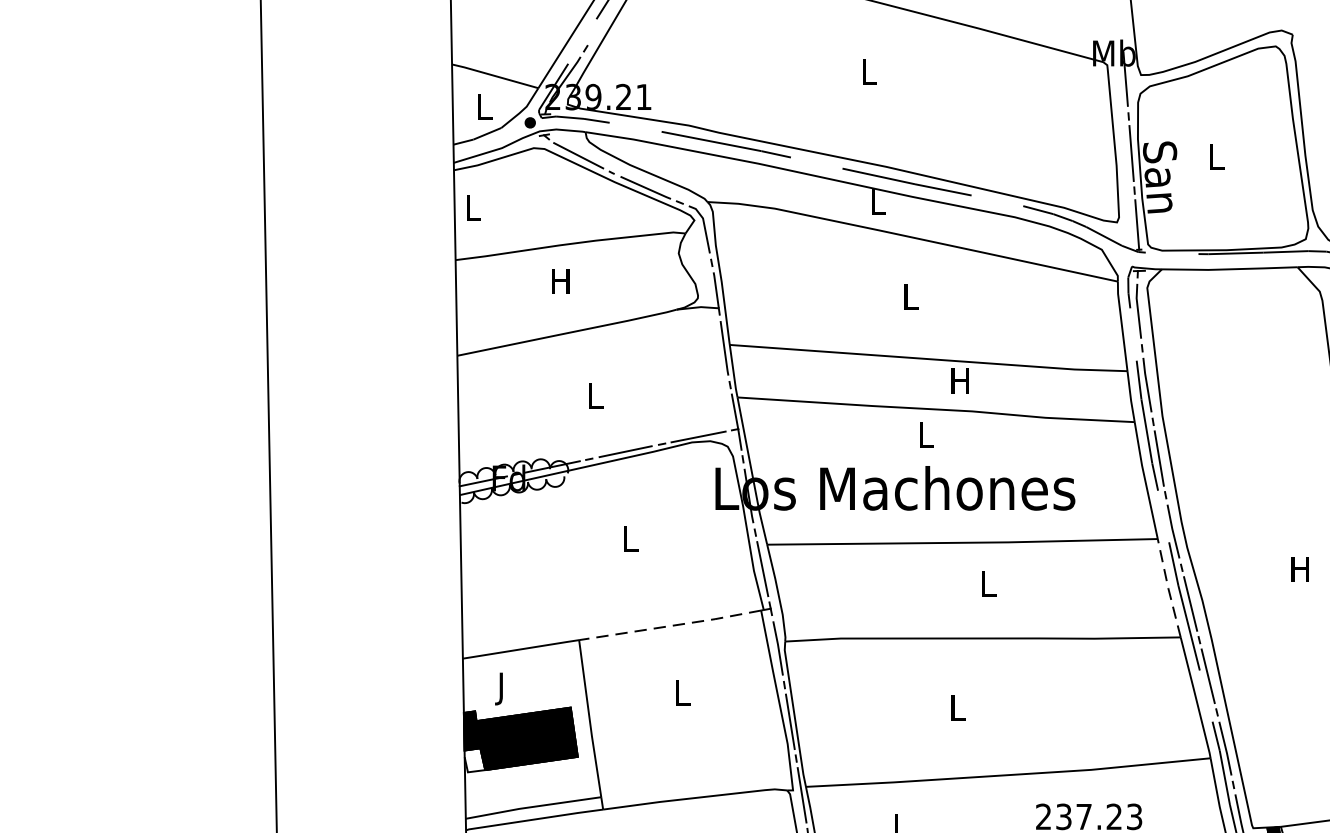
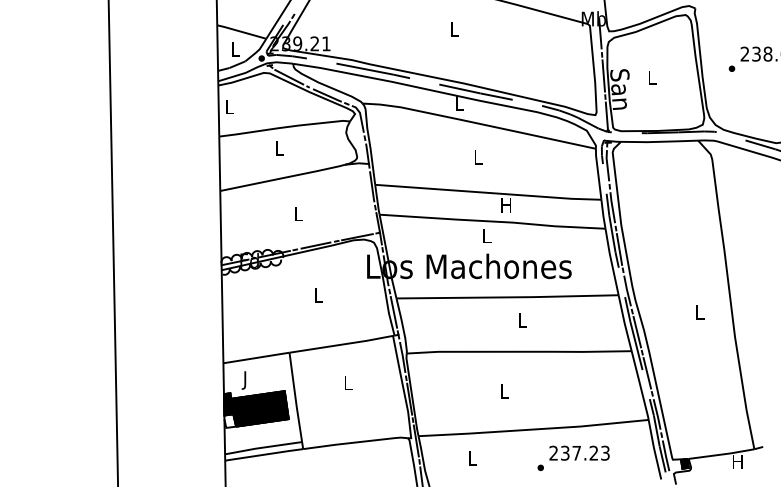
text: (559, 281) -> (278, 148), H -> L
text: (1299, 569) -> (699, 312), H -> L
line: (1168, 588) -> (624, 323), dashed -> solid
line: (670, 625) -> (341, 344), dashed -> solid

